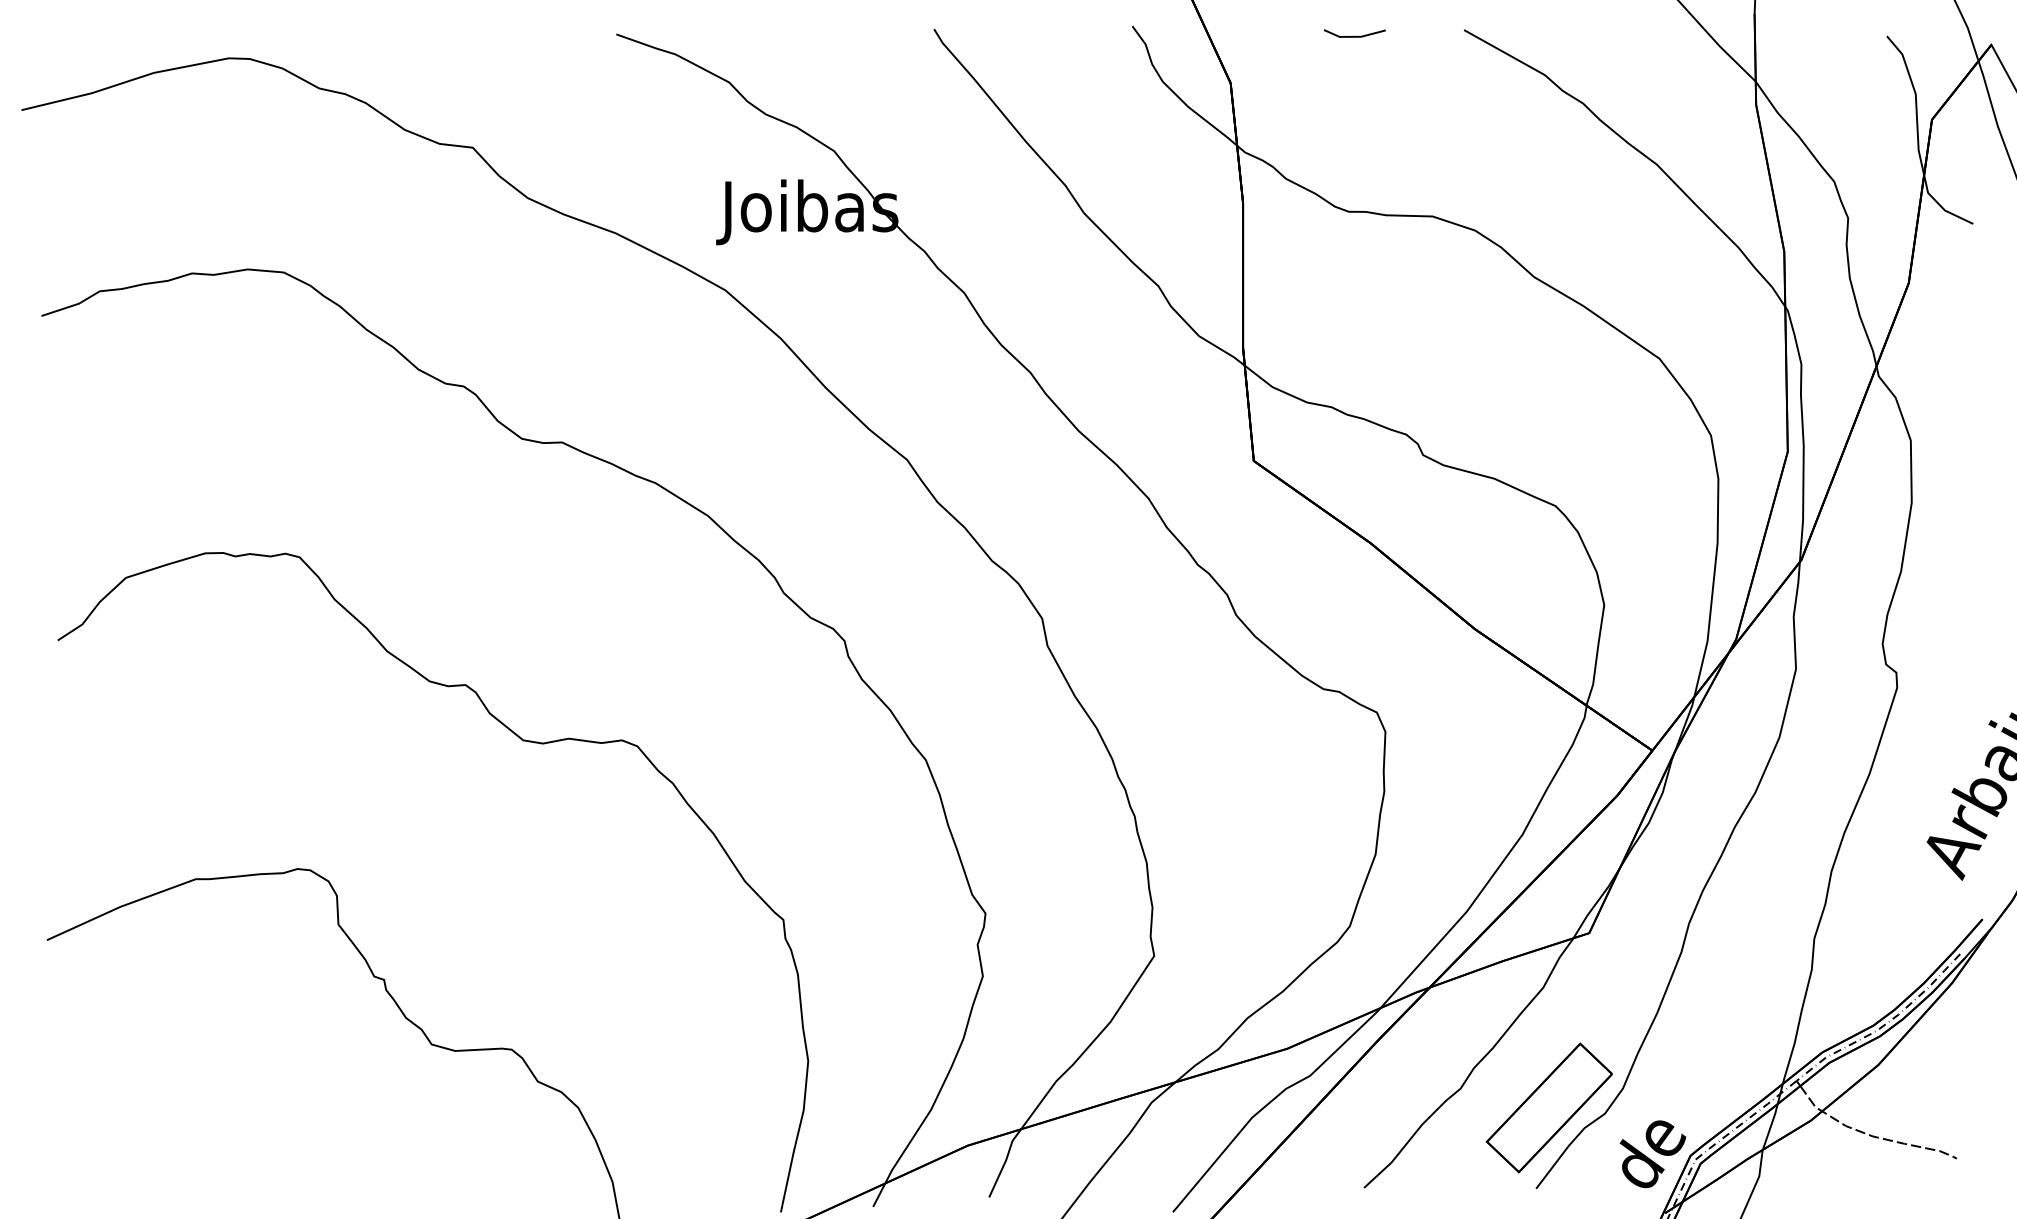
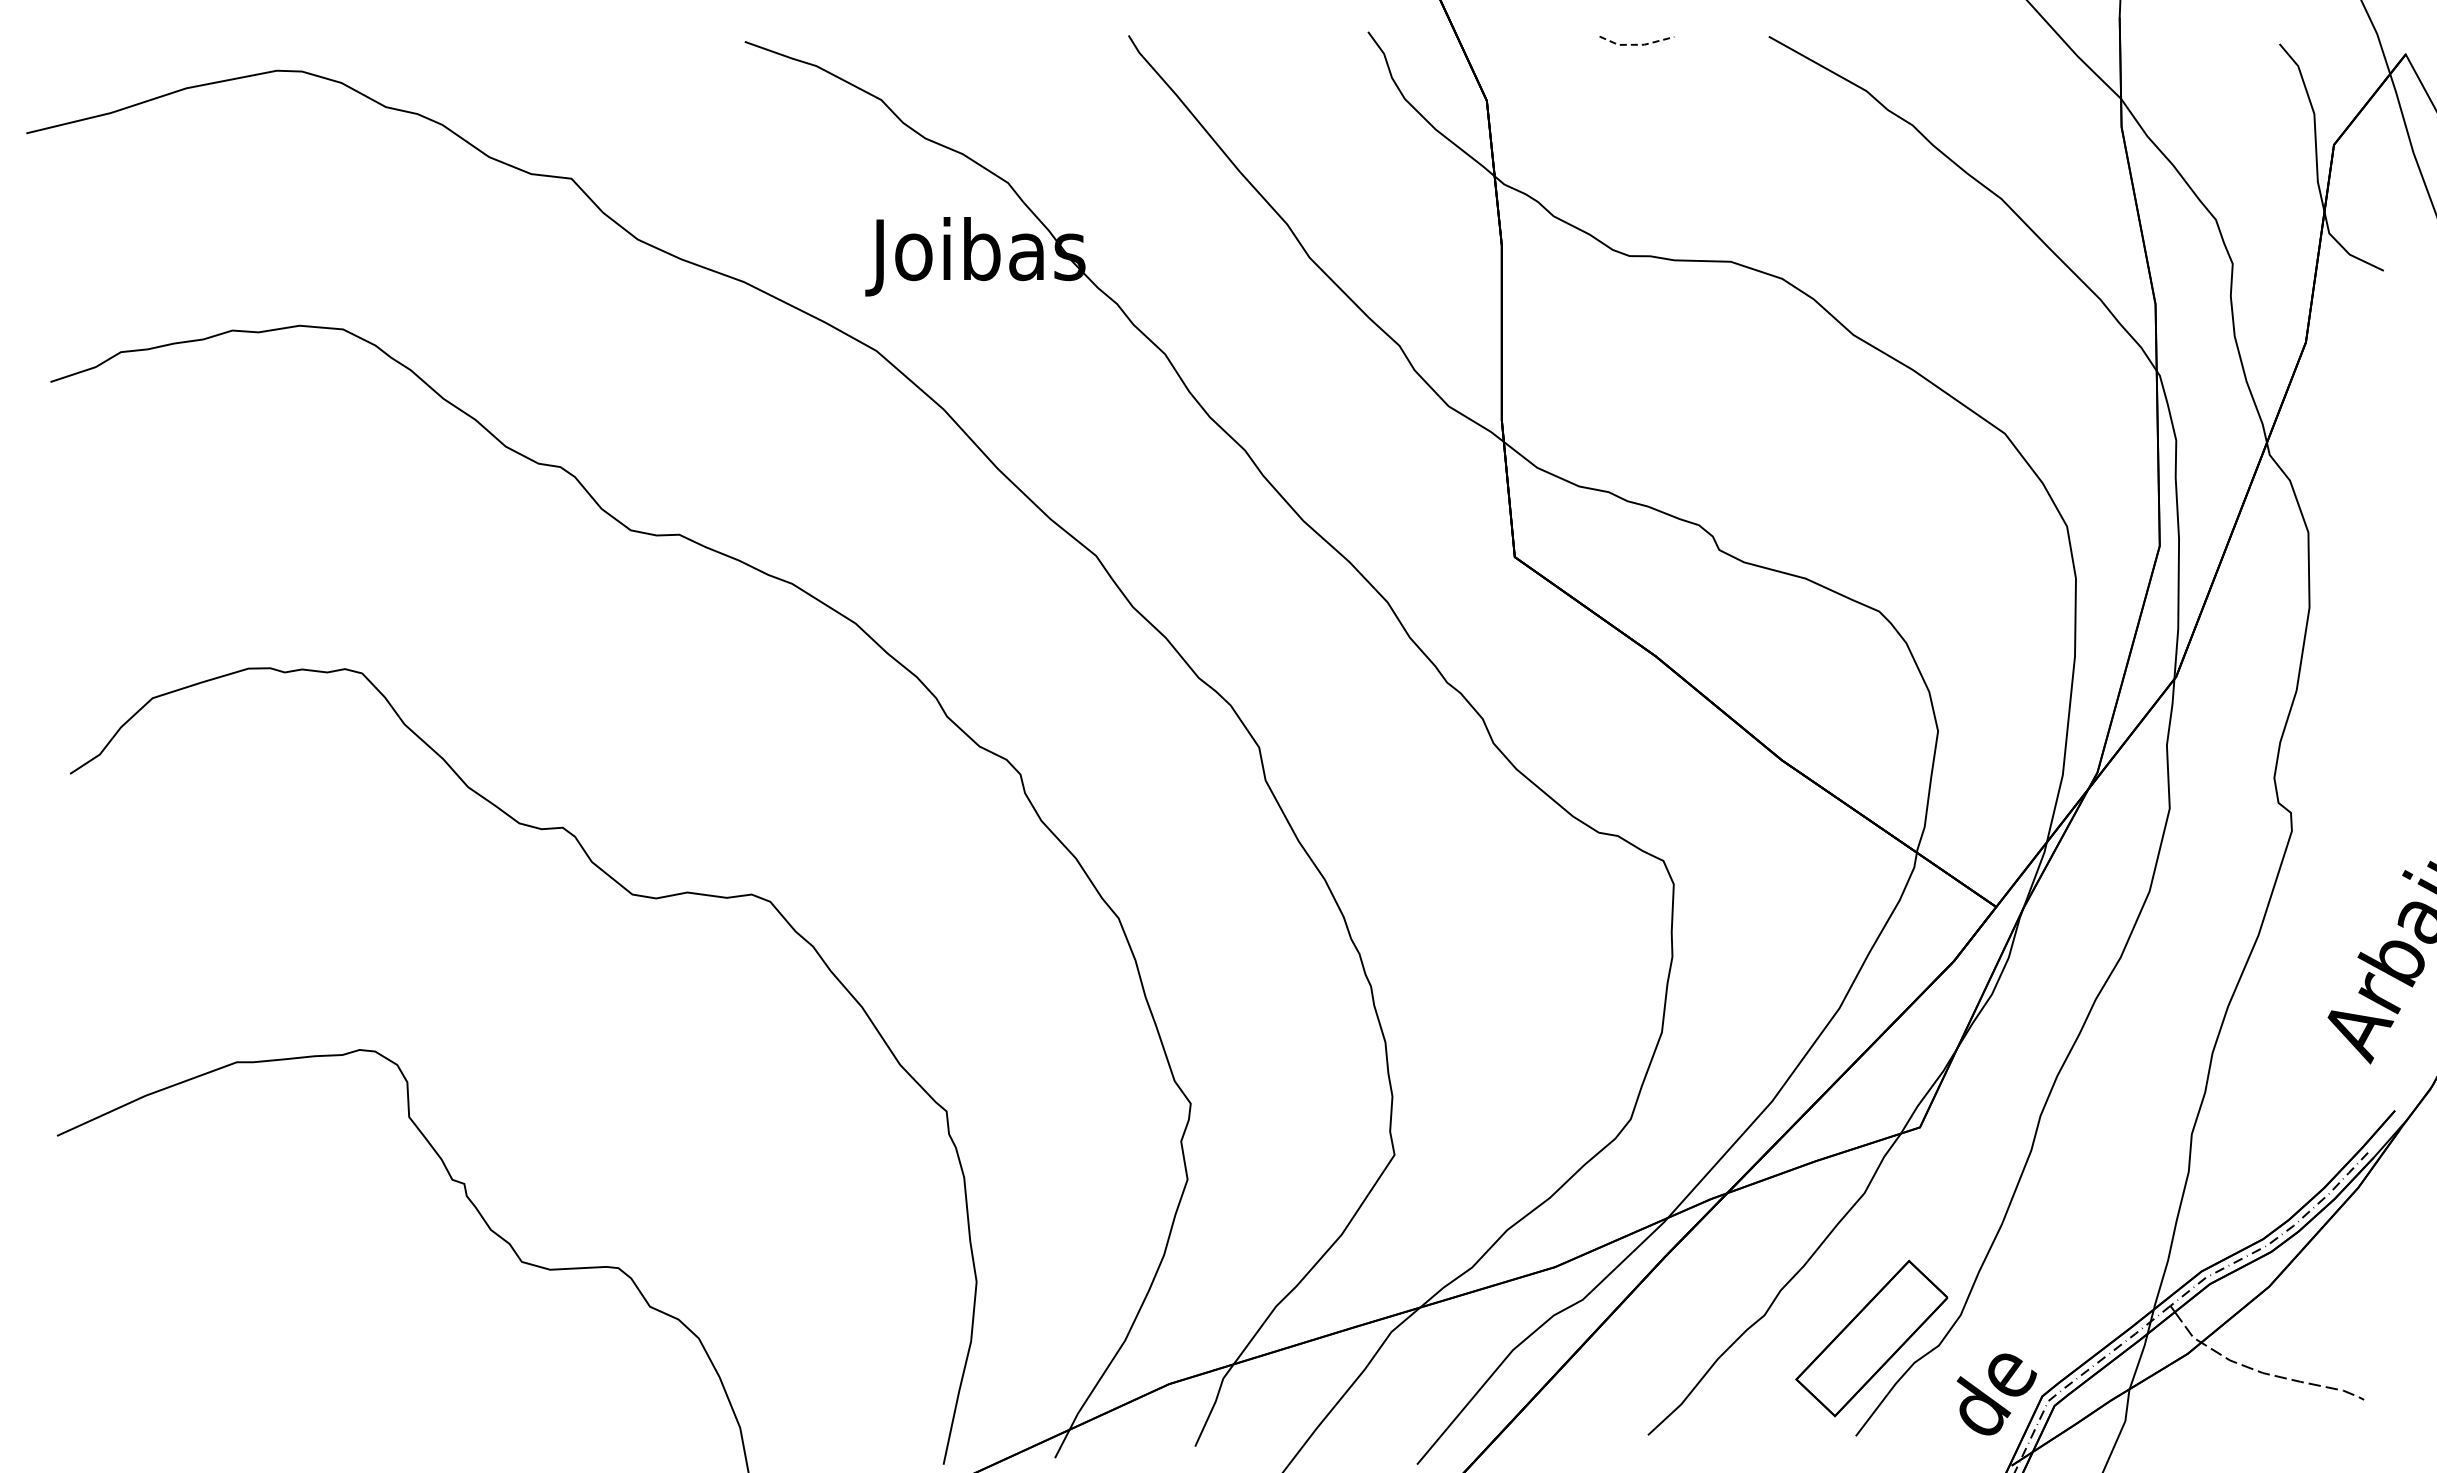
line: (1354, 36) -> (1636, 44), solid -> dashed

